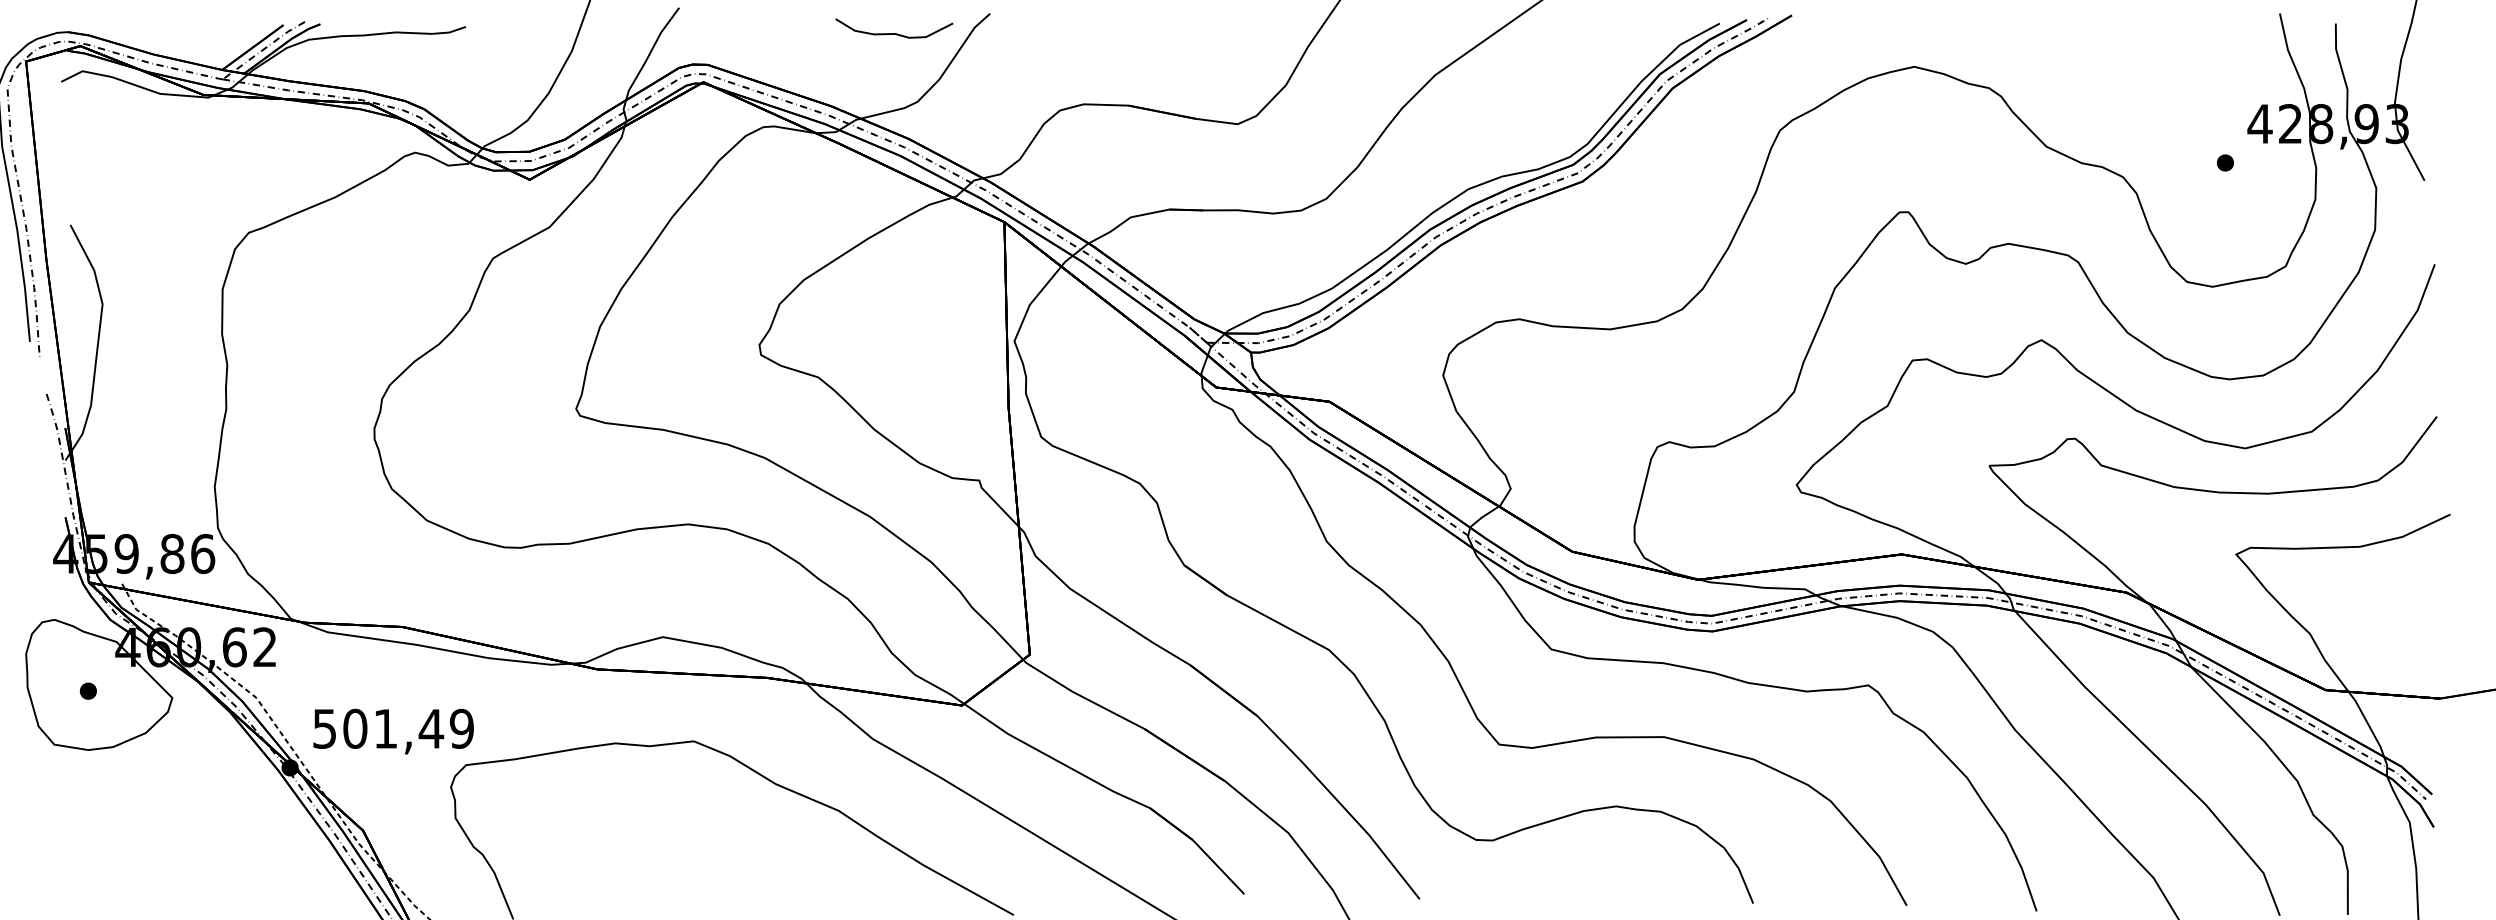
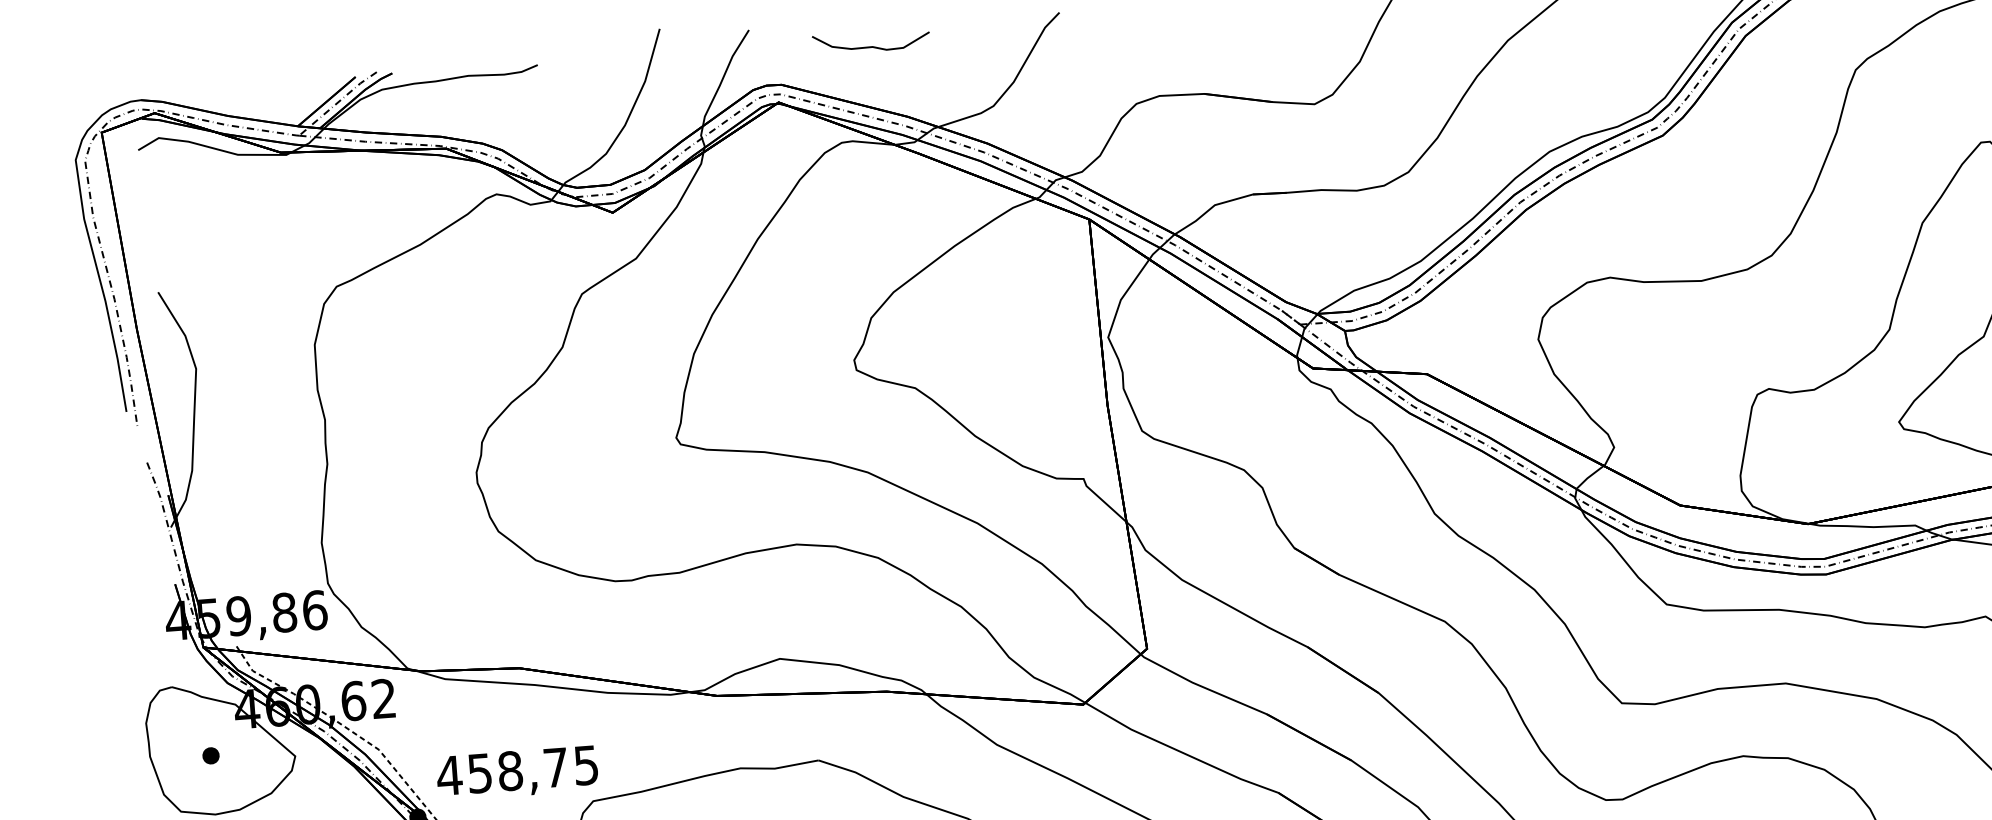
curve: (894, 33) -> (871, 46), moved
text: (392, 728) -> (517, 770), 501,49 -> 458,75

